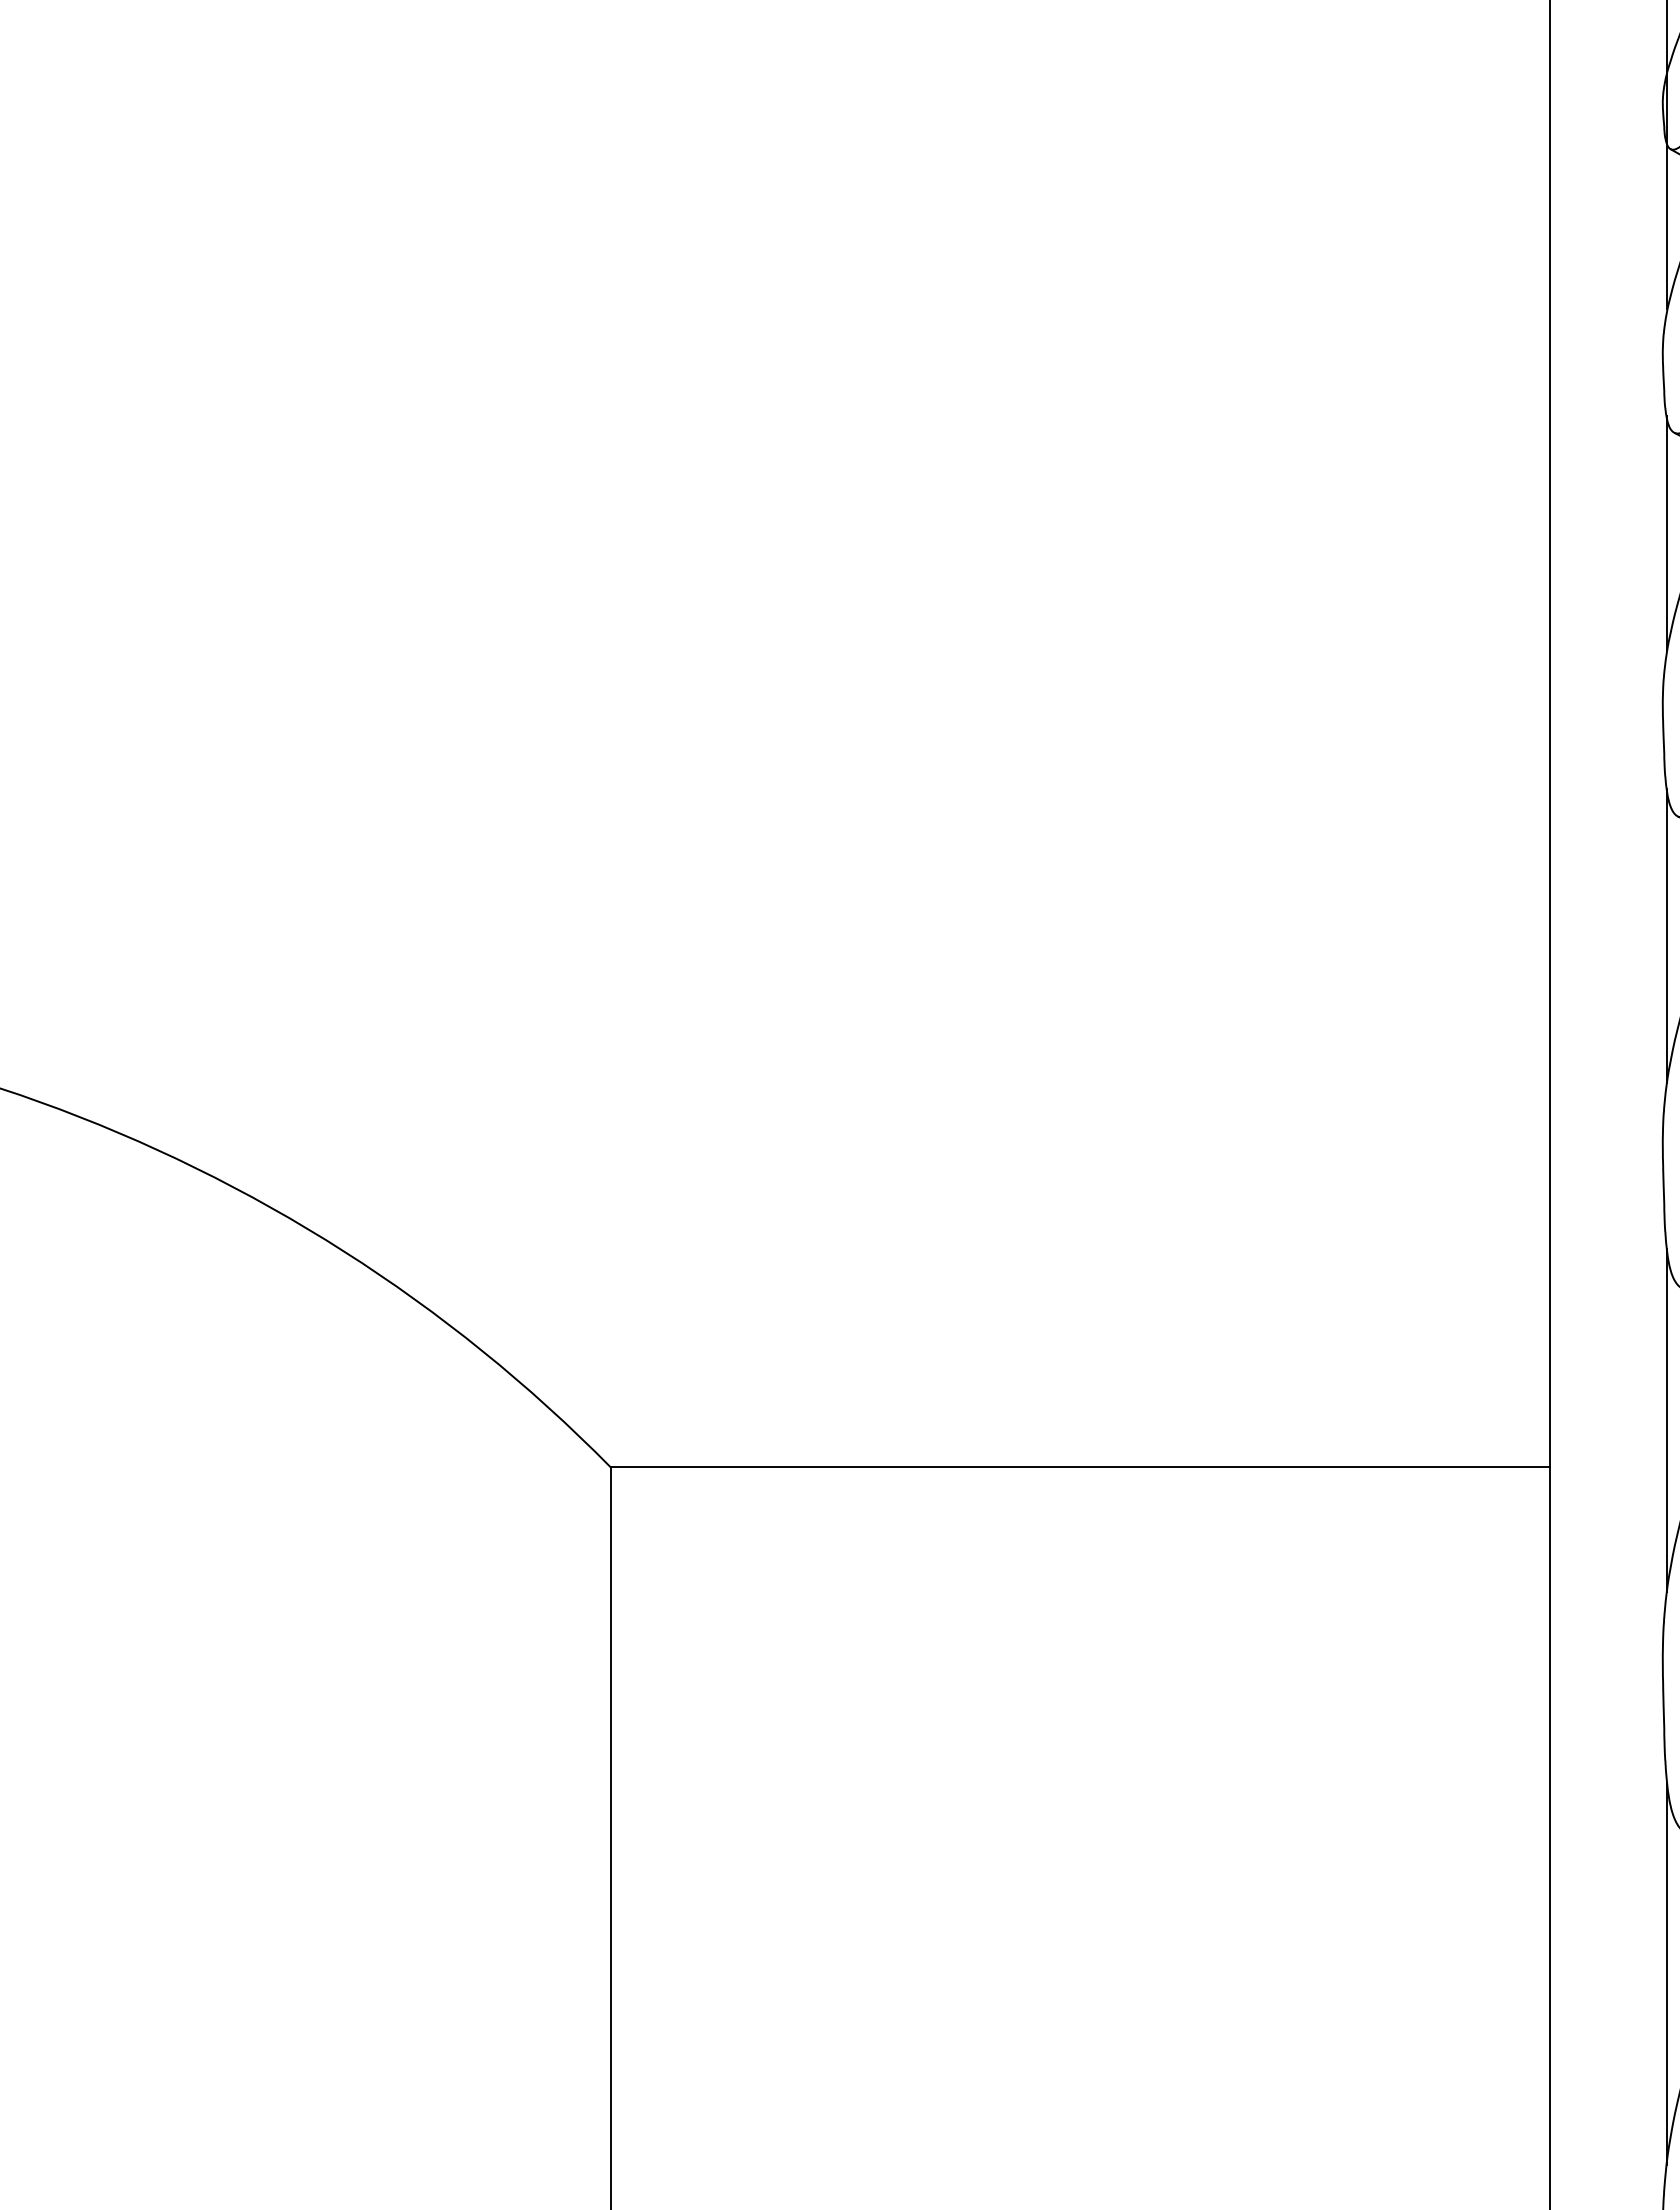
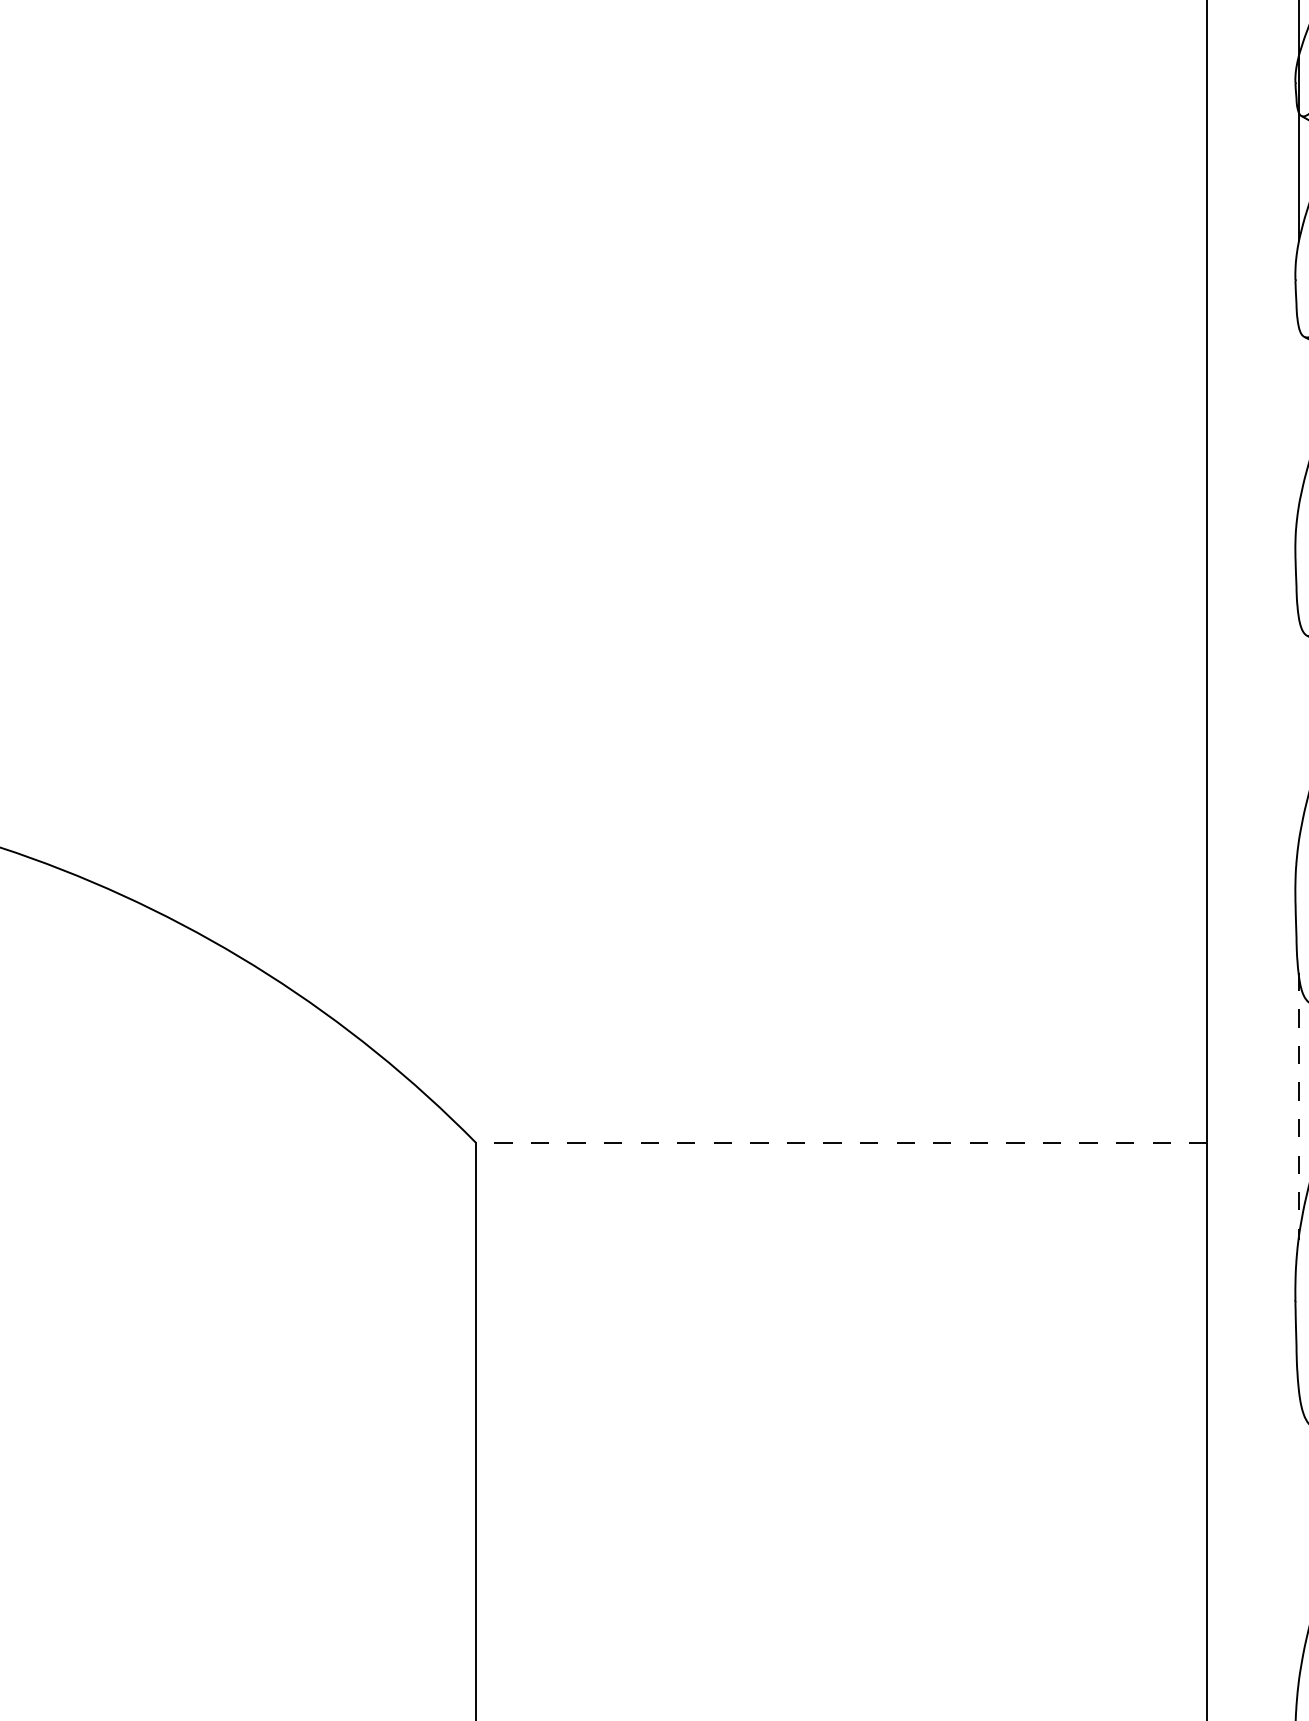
line: (1667, 533) -> (1299, 415), removed
line: (1667, 935) -> (1299, 728), removed
line: (1667, 1420) -> (1299, 1106), solid -> dashed
line: (1080, 1467) -> (841, 1142), solid -> dashed
line: (1667, 1973) -> (1299, 1536), removed

